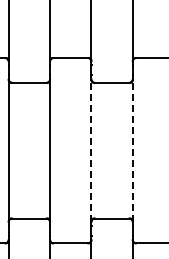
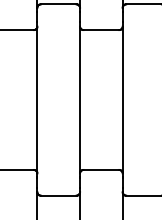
line: (91, 150) -> (80, 99), dashed -> solid
line: (132, 150) -> (122, 99), dashed -> solid

